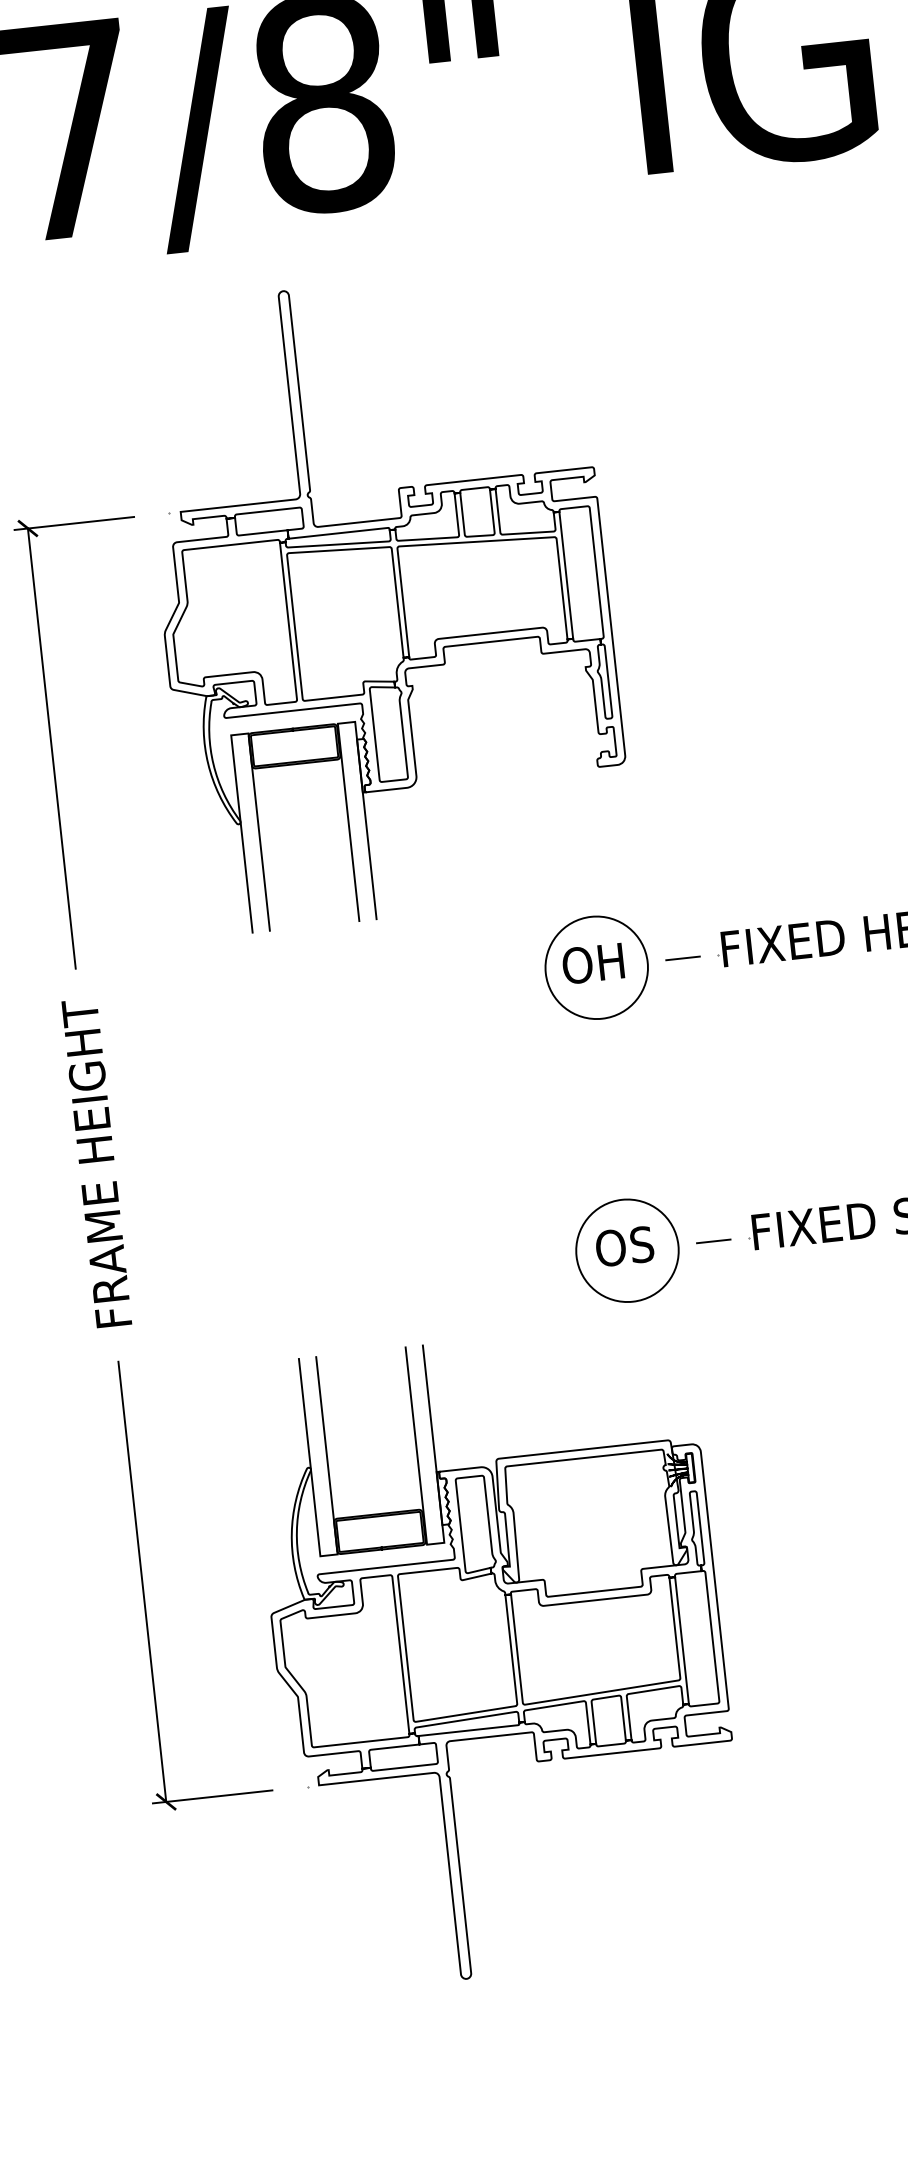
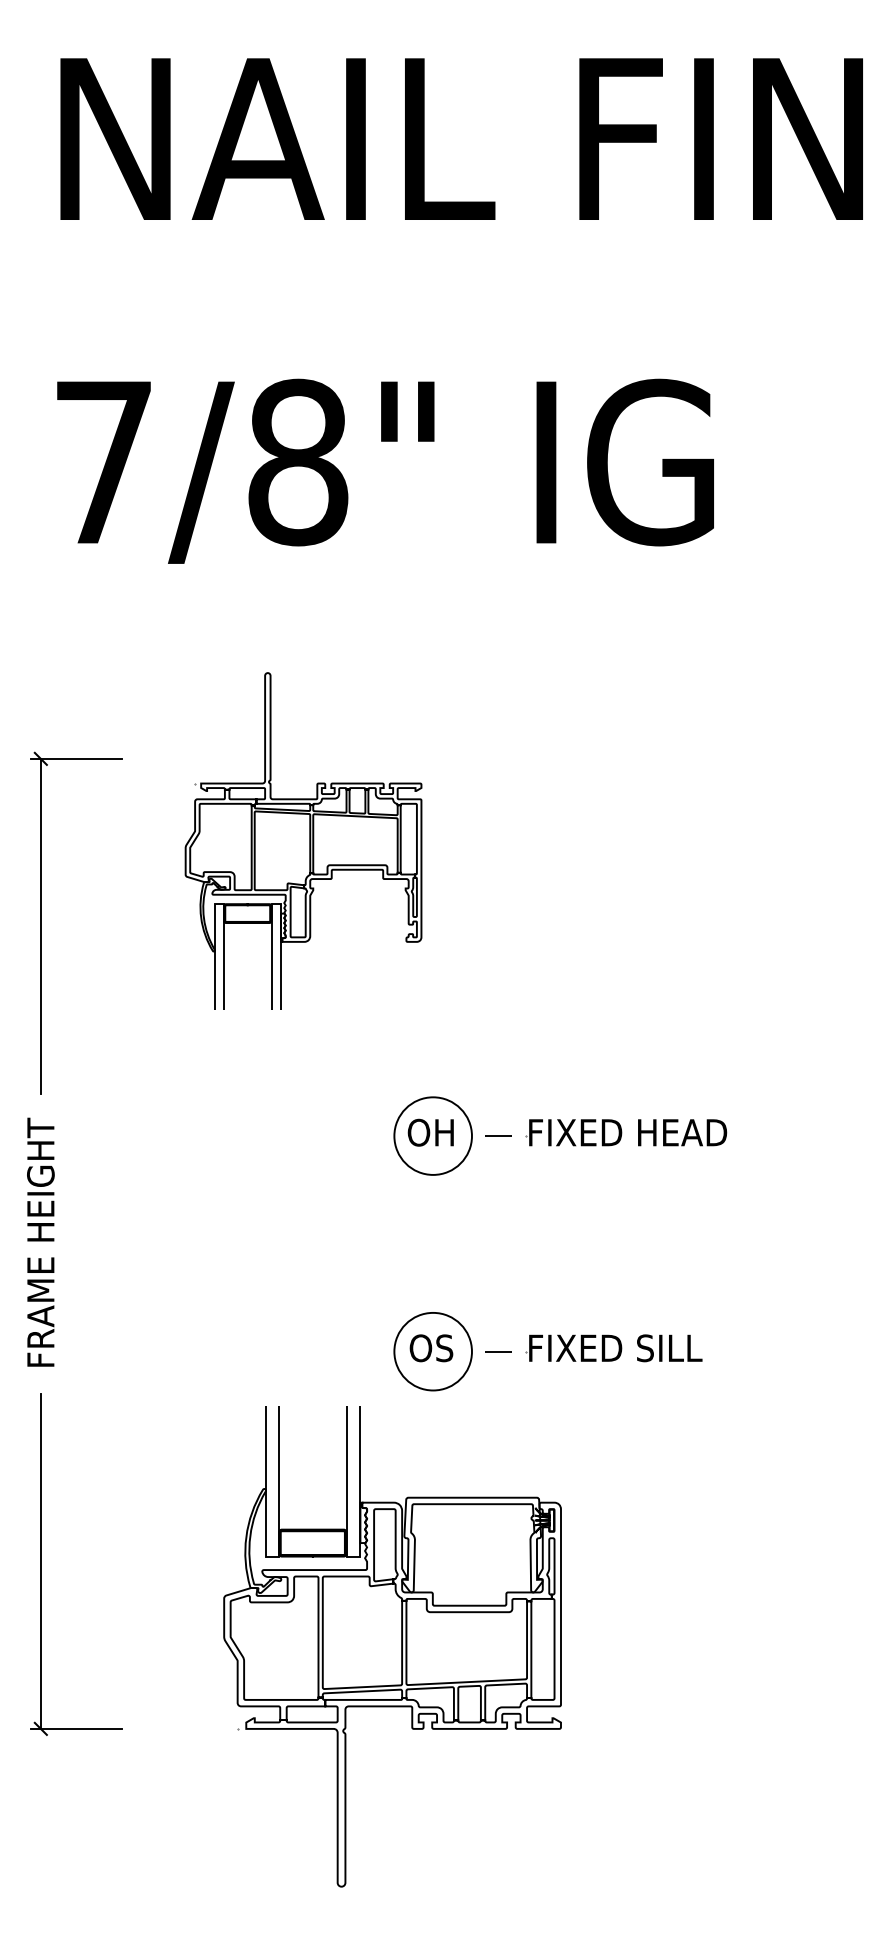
part: (384, 598) -> (303, 840), size x0.7
part: (499, 1656) -> (392, 1646), moved

